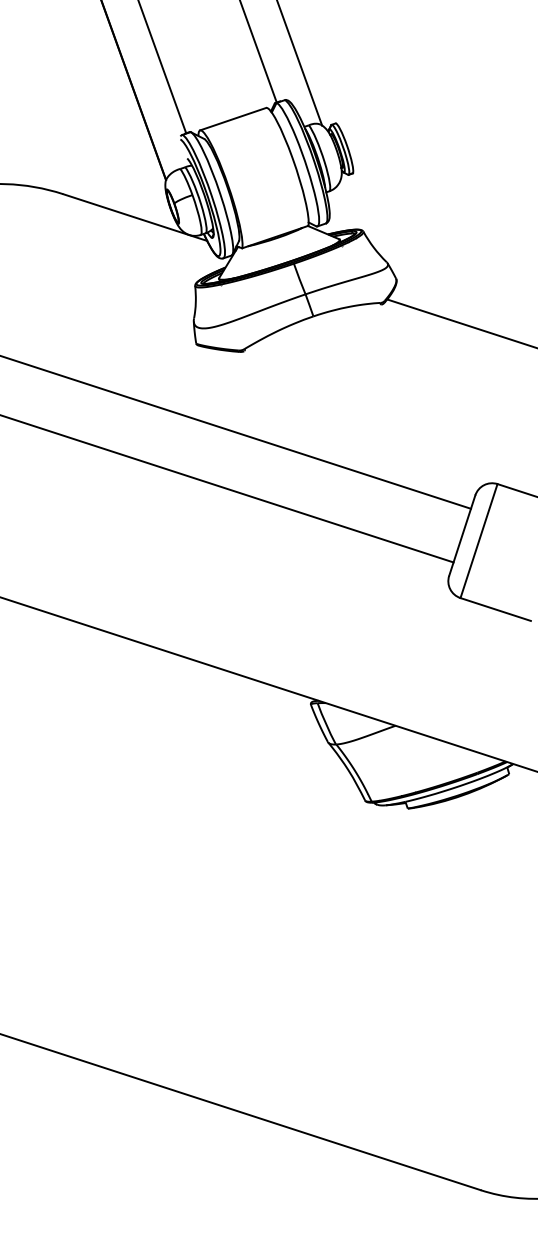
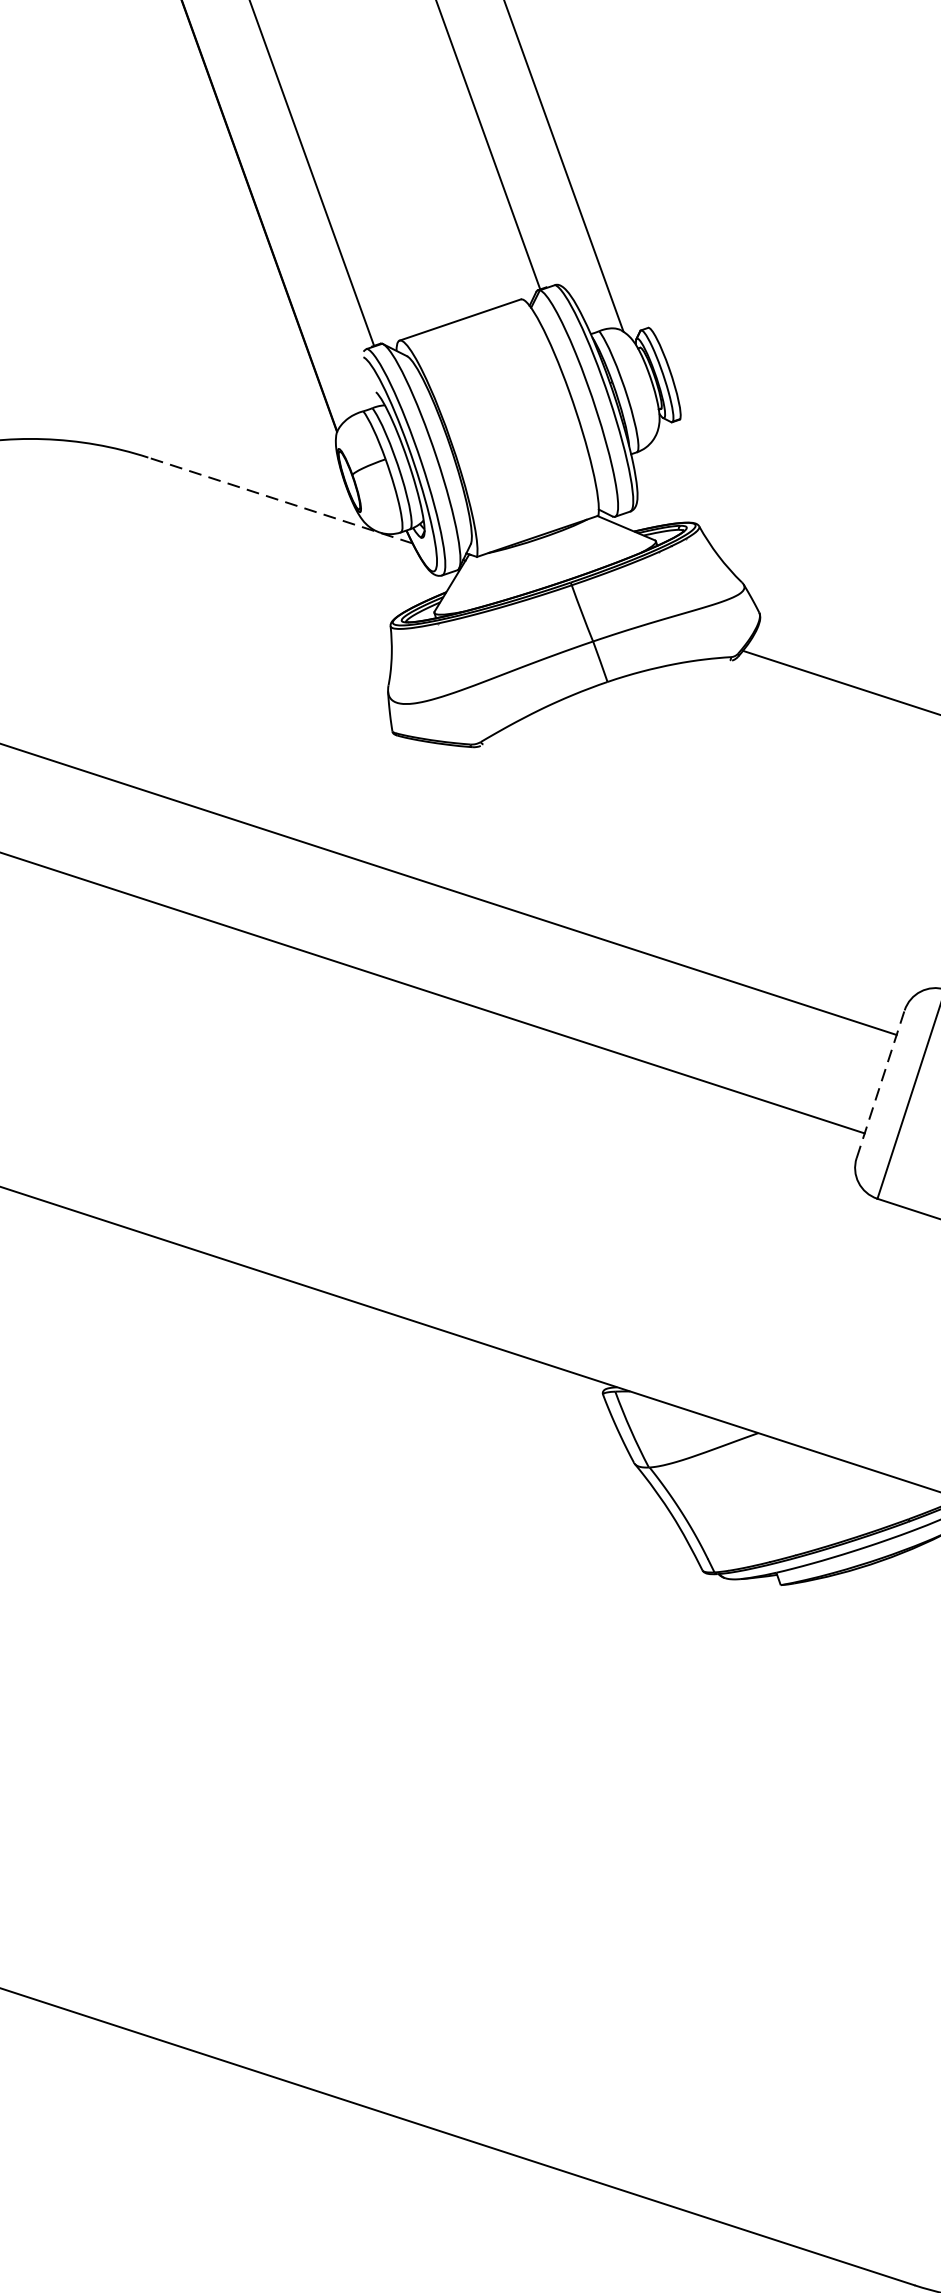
line: (135, 217) -> (281, 500), solid -> dashed
line: (462, 535) -> (881, 1083), solid -> dashed

